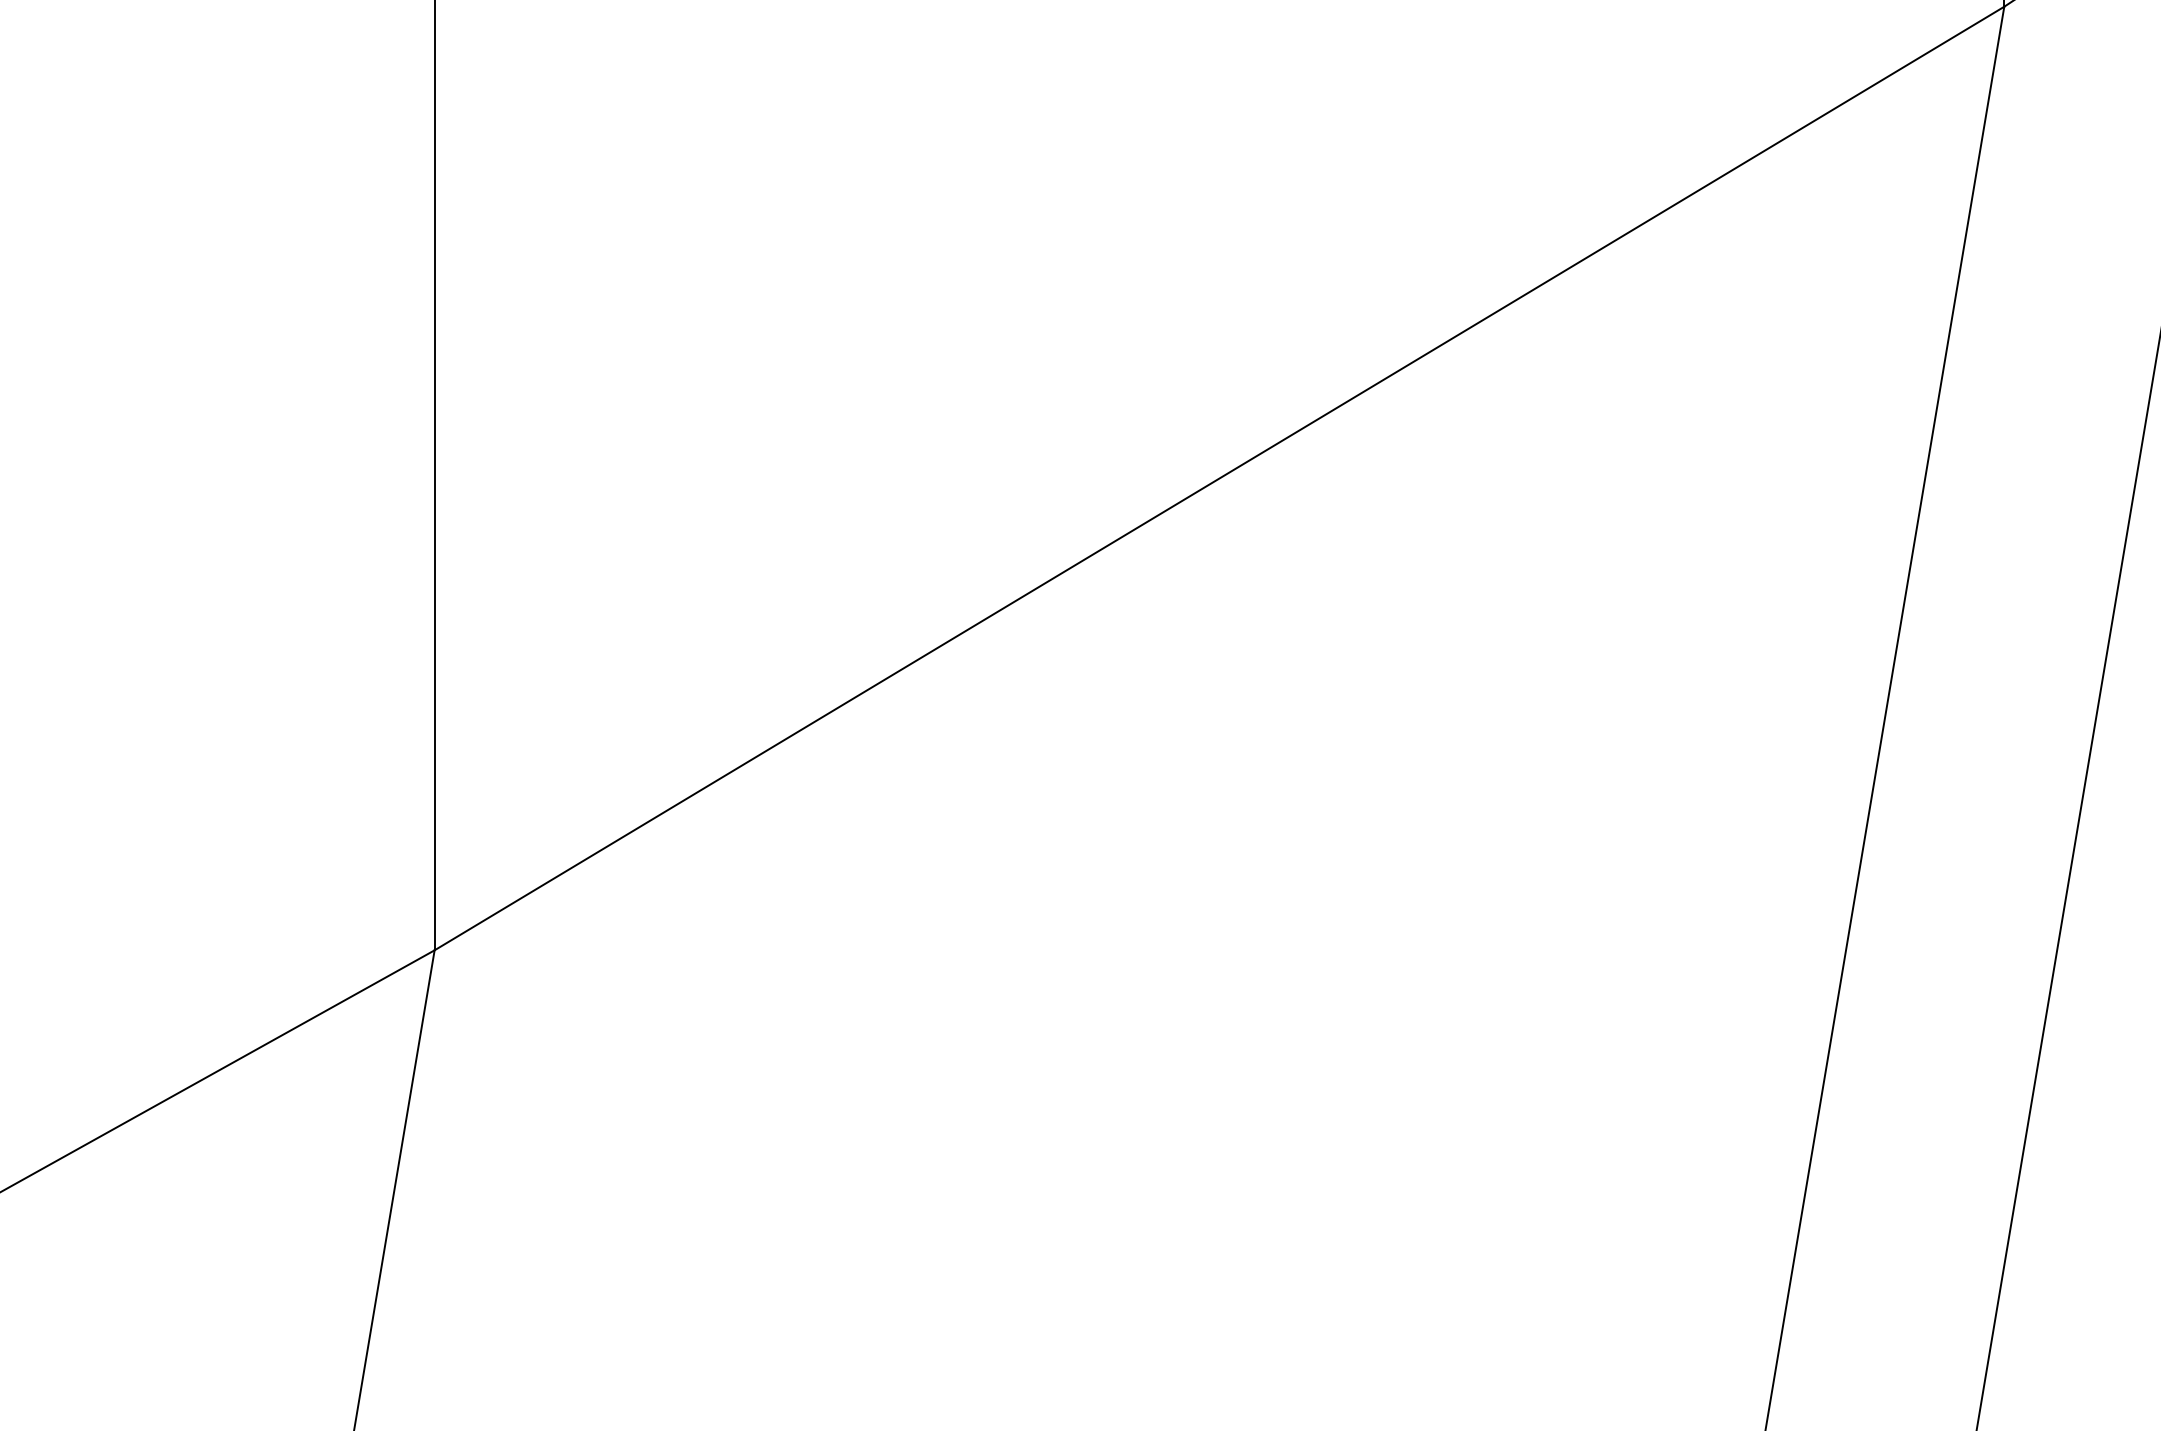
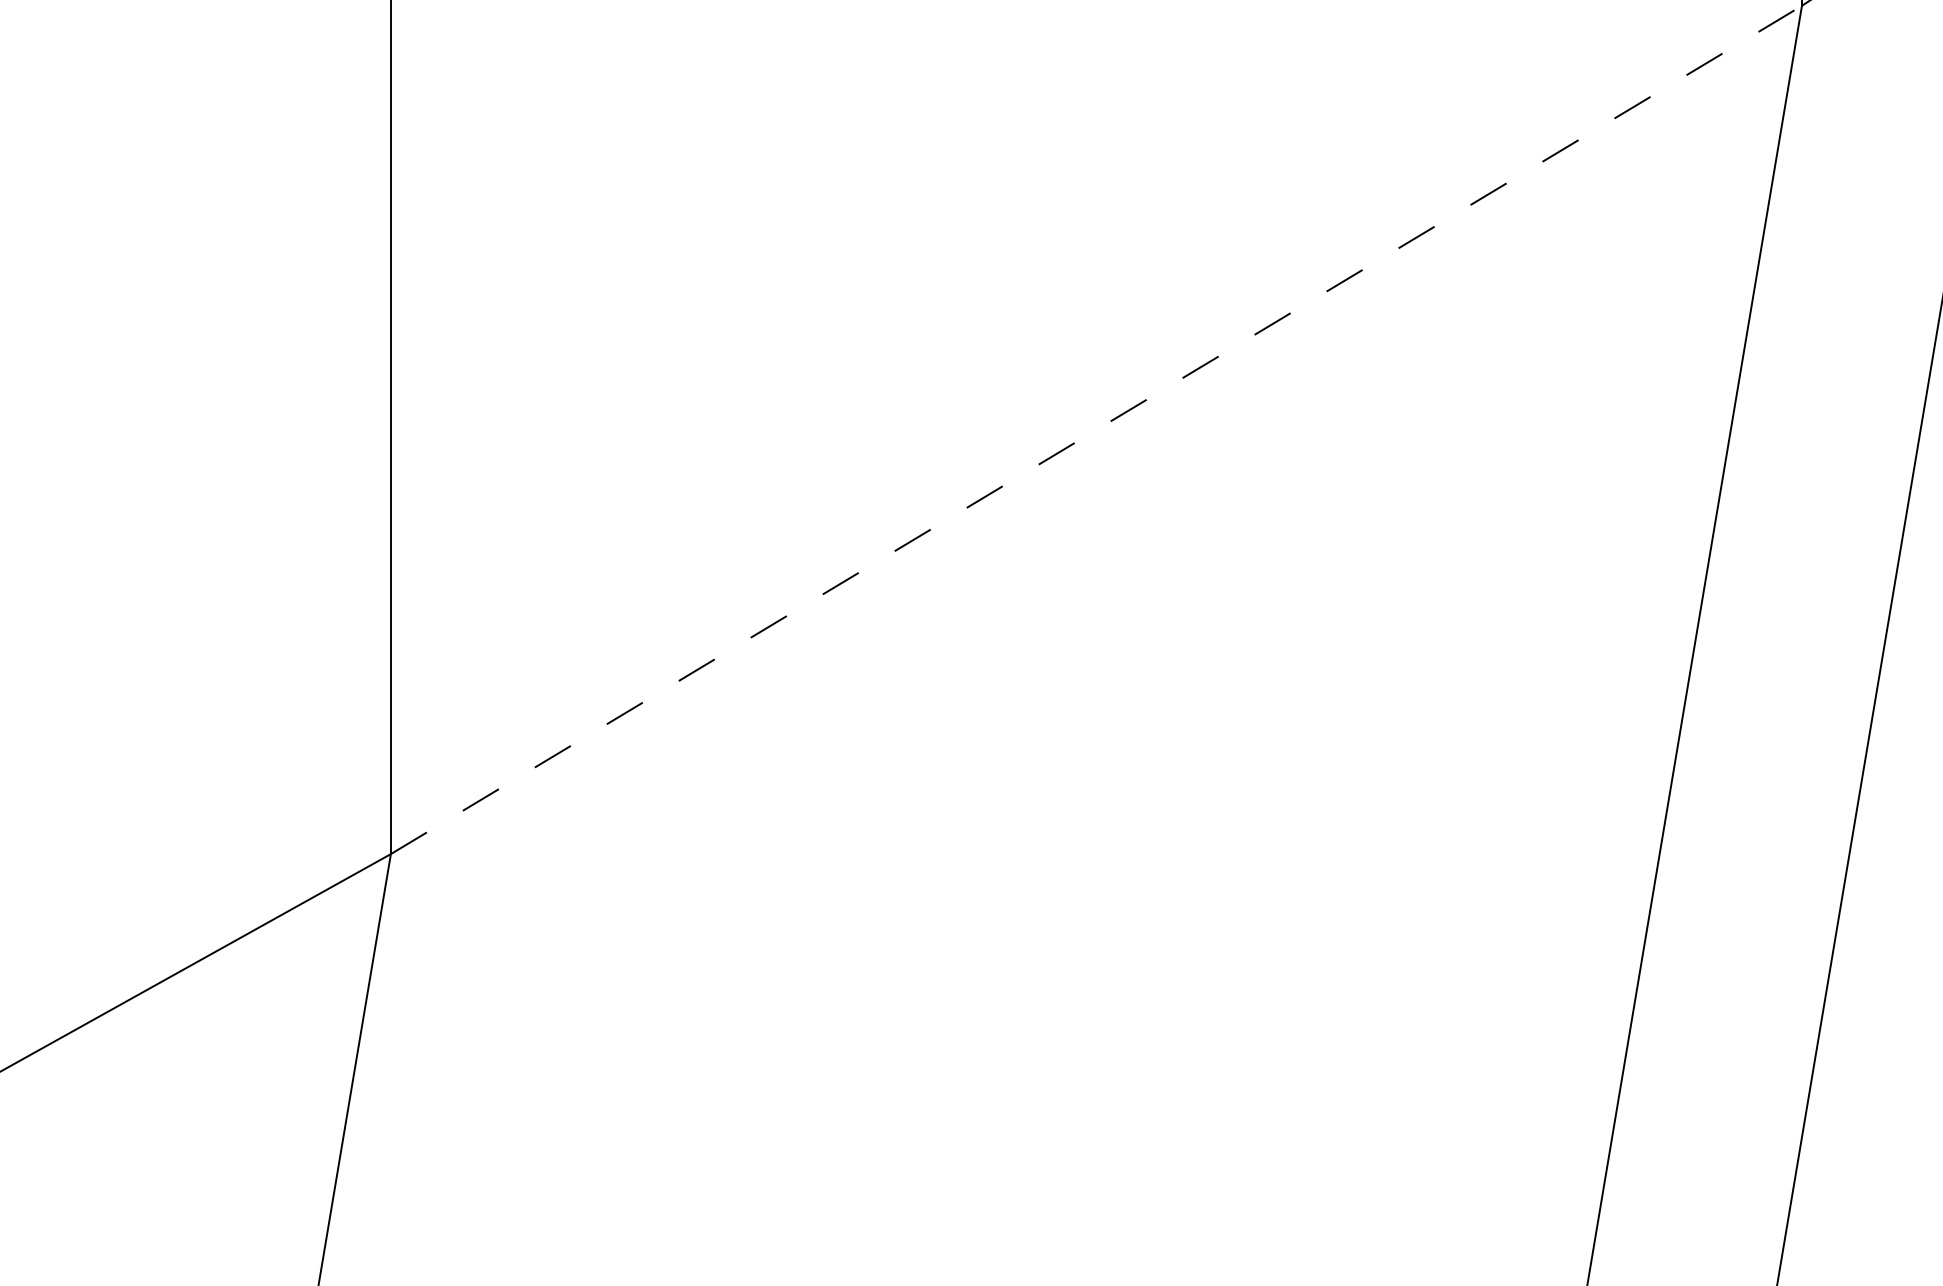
line: (1219, 478) -> (1096, 429), solid -> dashed

